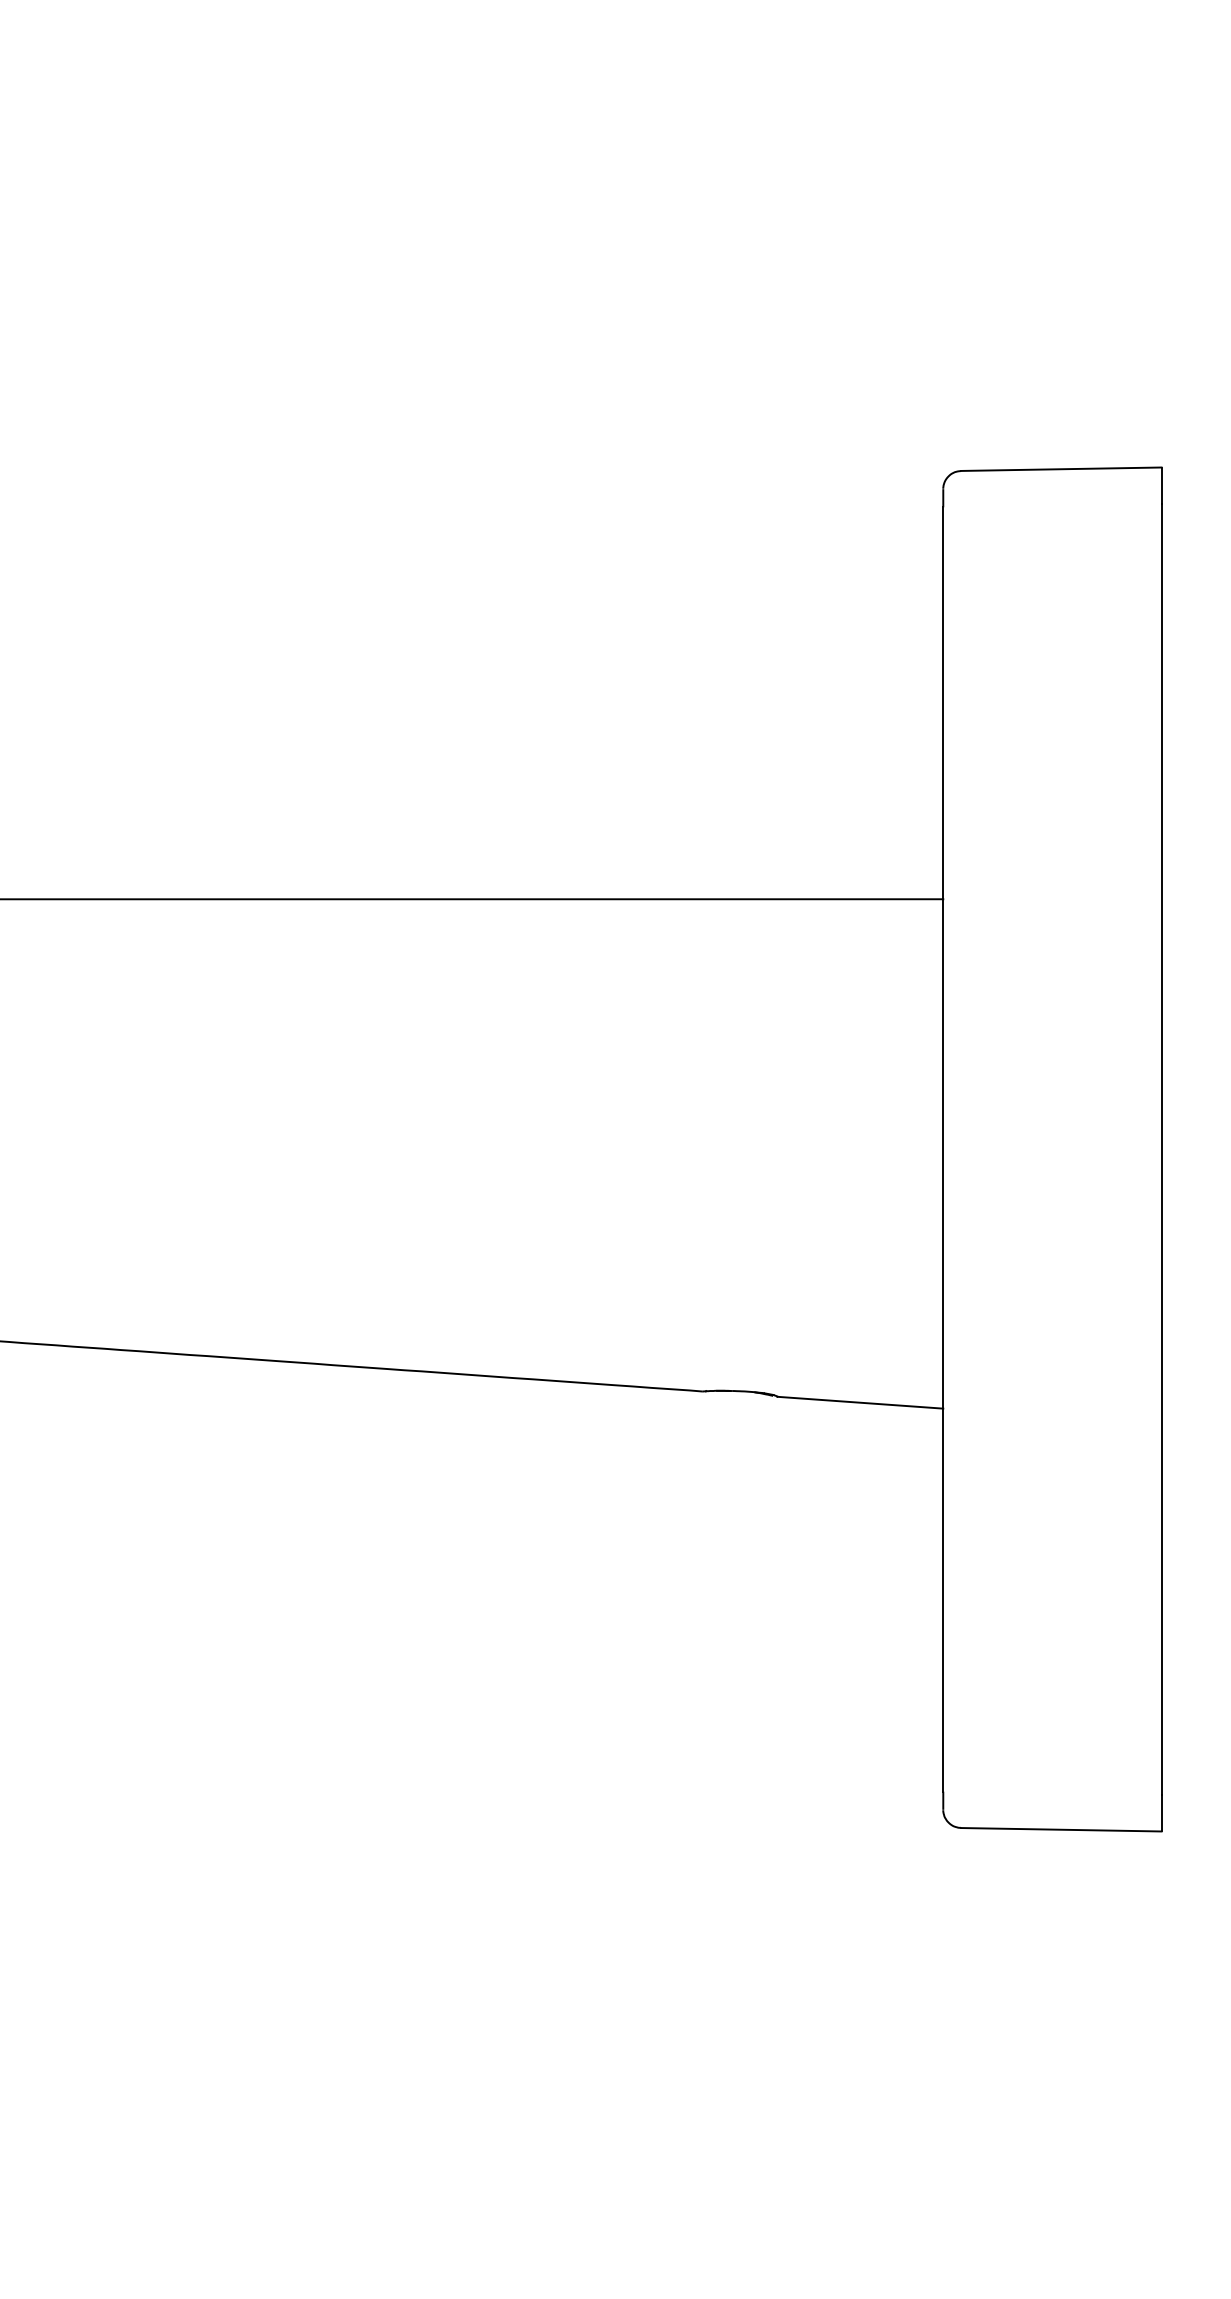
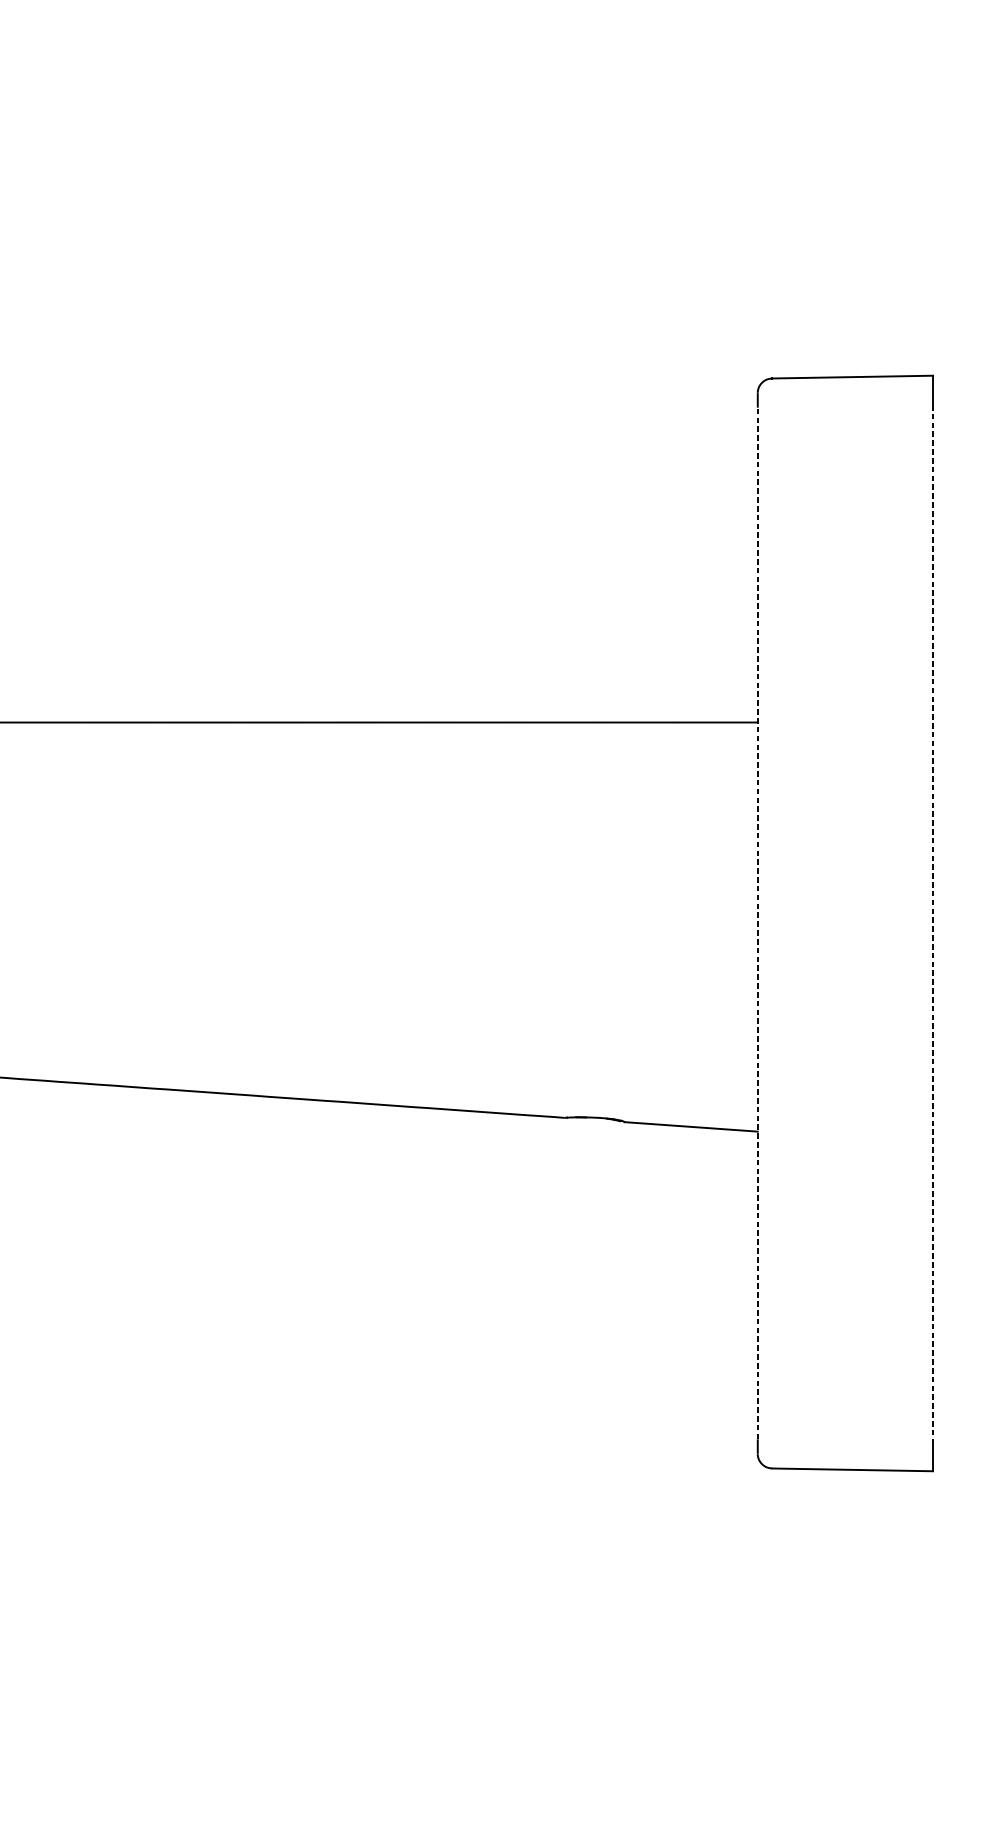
line: (943, 1149) -> (757, 923), solid -> dashed
line: (1161, 1149) -> (933, 923), solid -> dashed

